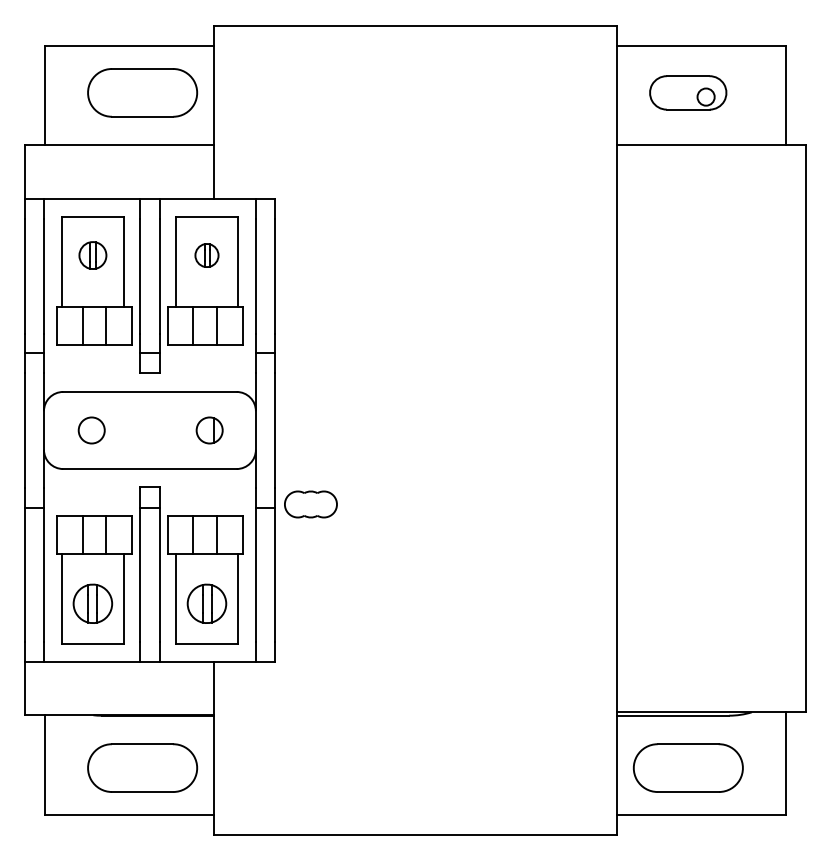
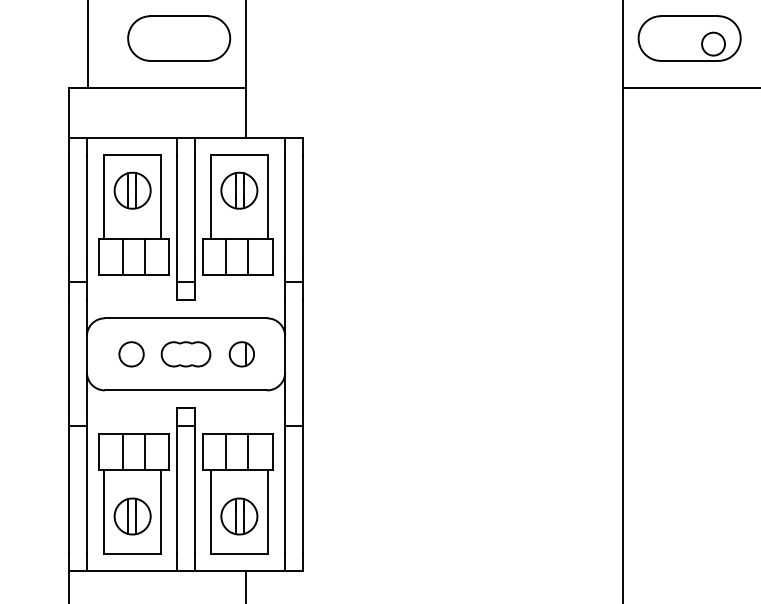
part: (687, 92) -> (688, 38), size x1.43
part: (92, 255) -> (132, 190), size x1.43
part: (206, 255) -> (238, 190), size x1.67
part: (310, 504) -> (185, 354), moved

